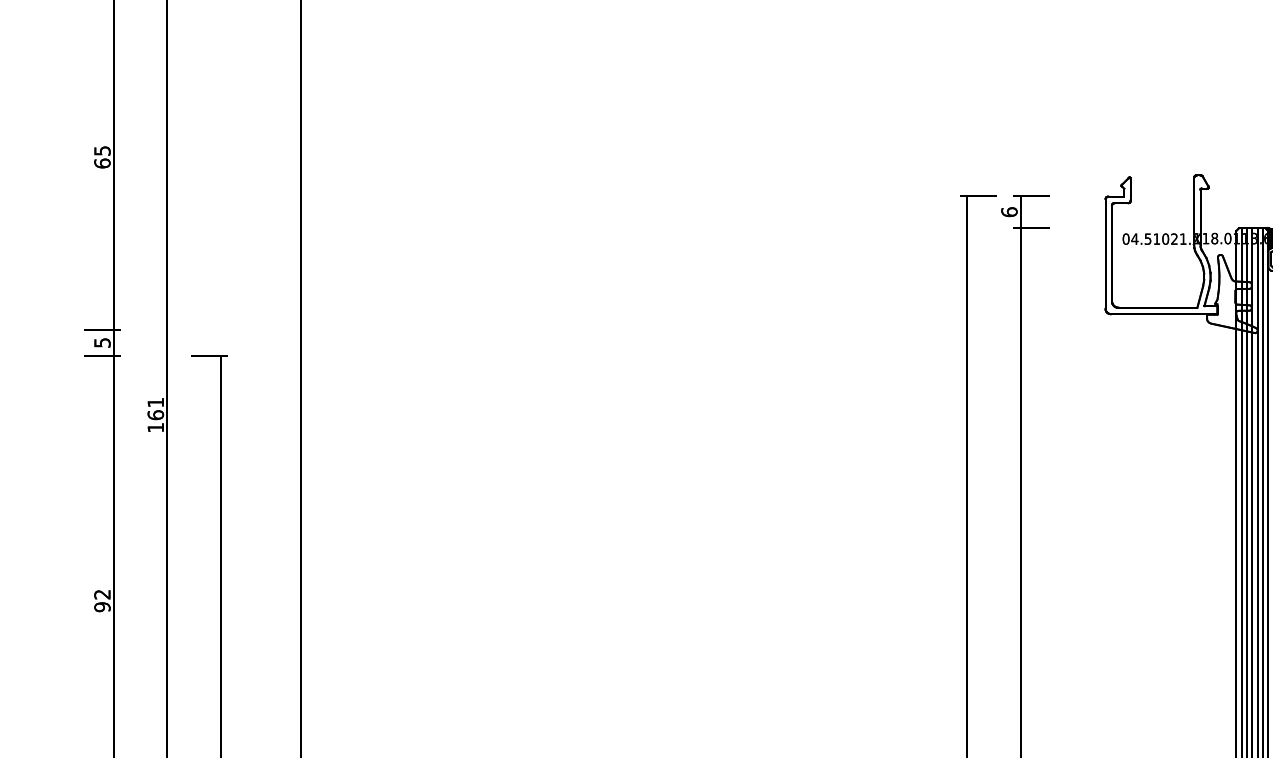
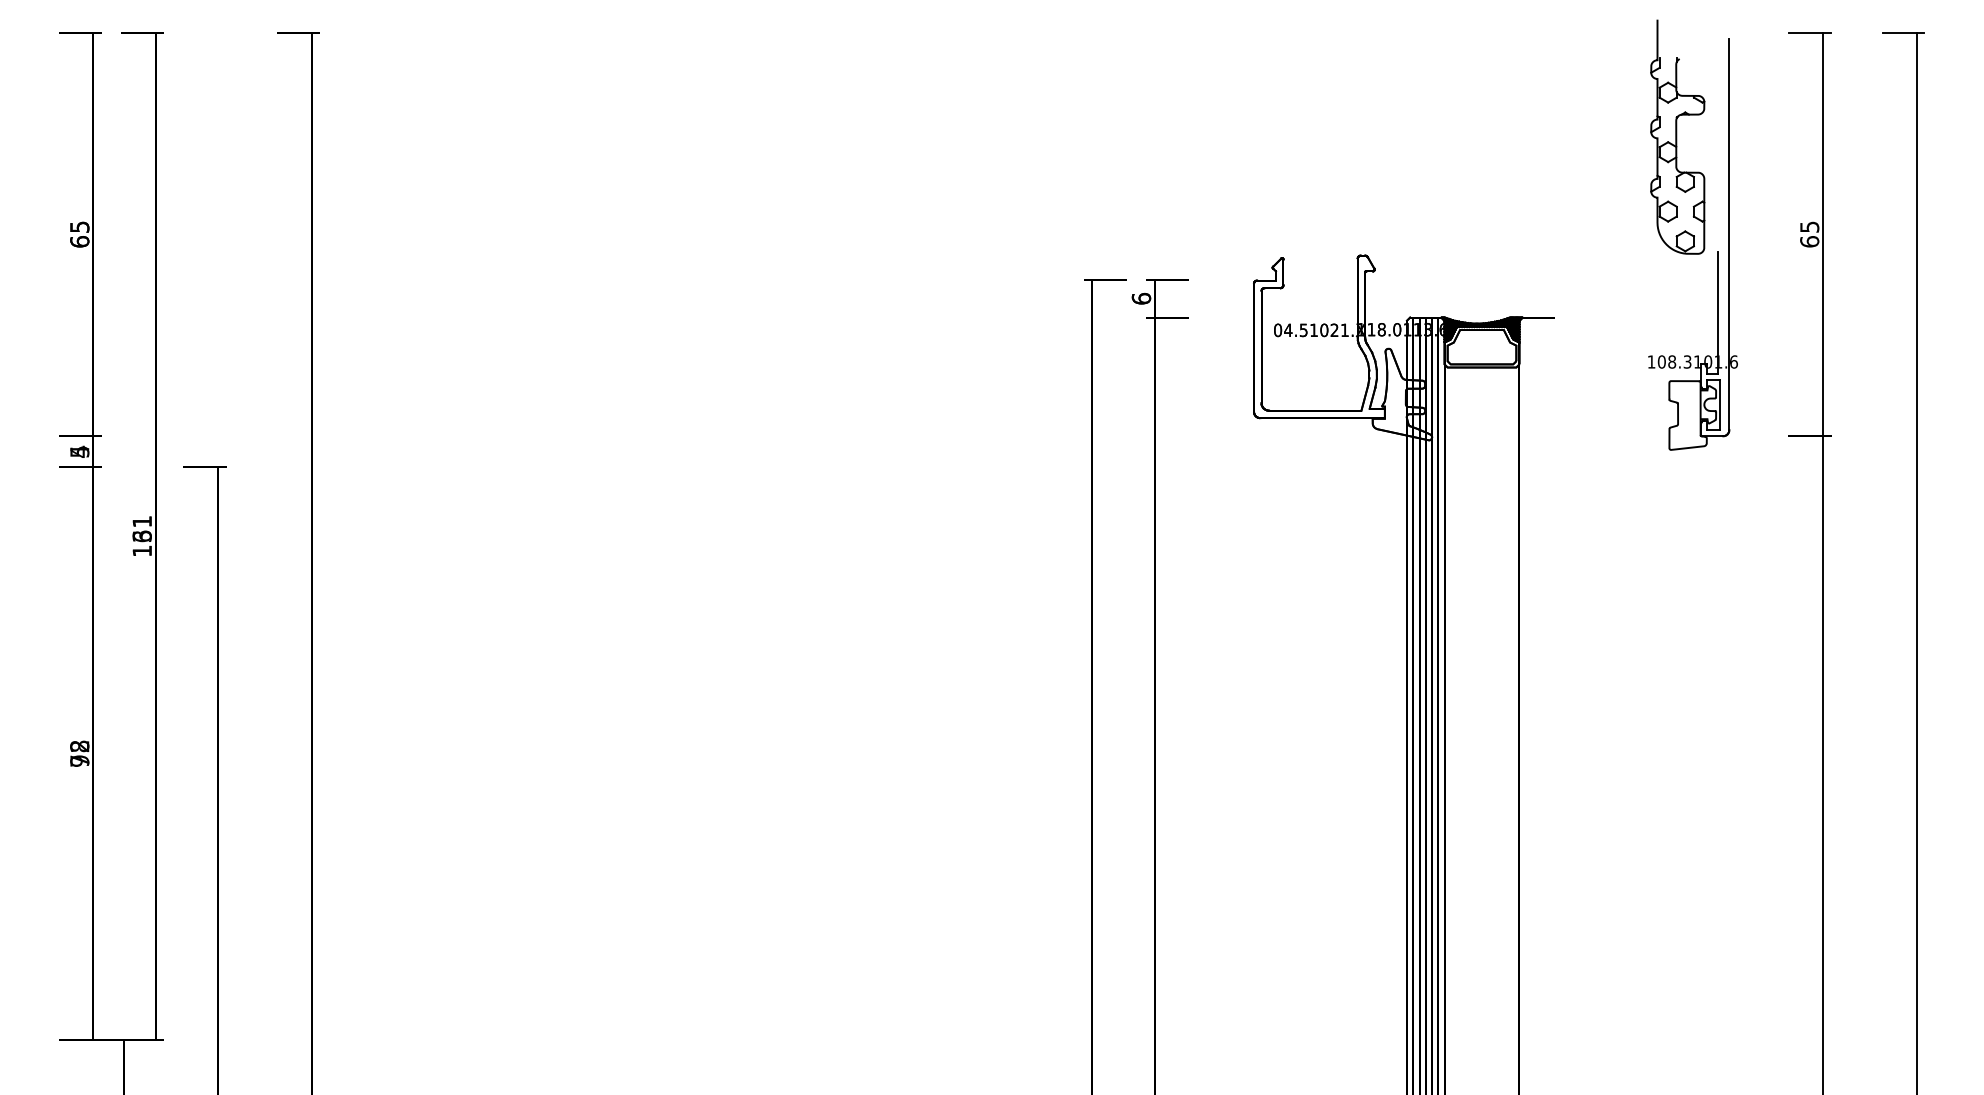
text: (102, 342) -> (79, 451), 5 -> 4
text: (155, 415) -> (141, 536), 161 -> 131
text: (102, 600) -> (79, 753), 92 -> 78

